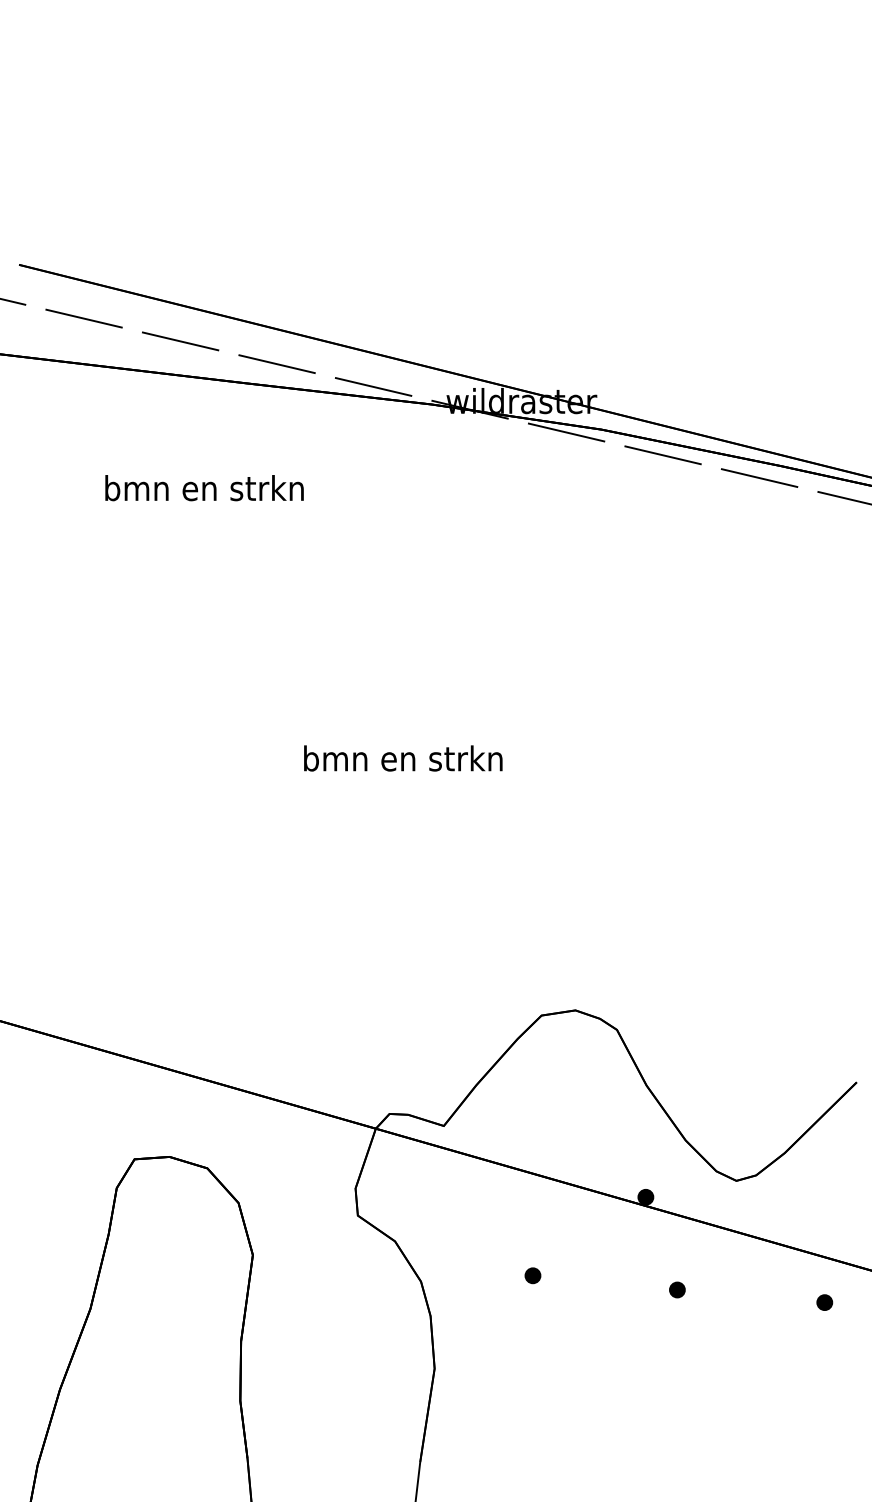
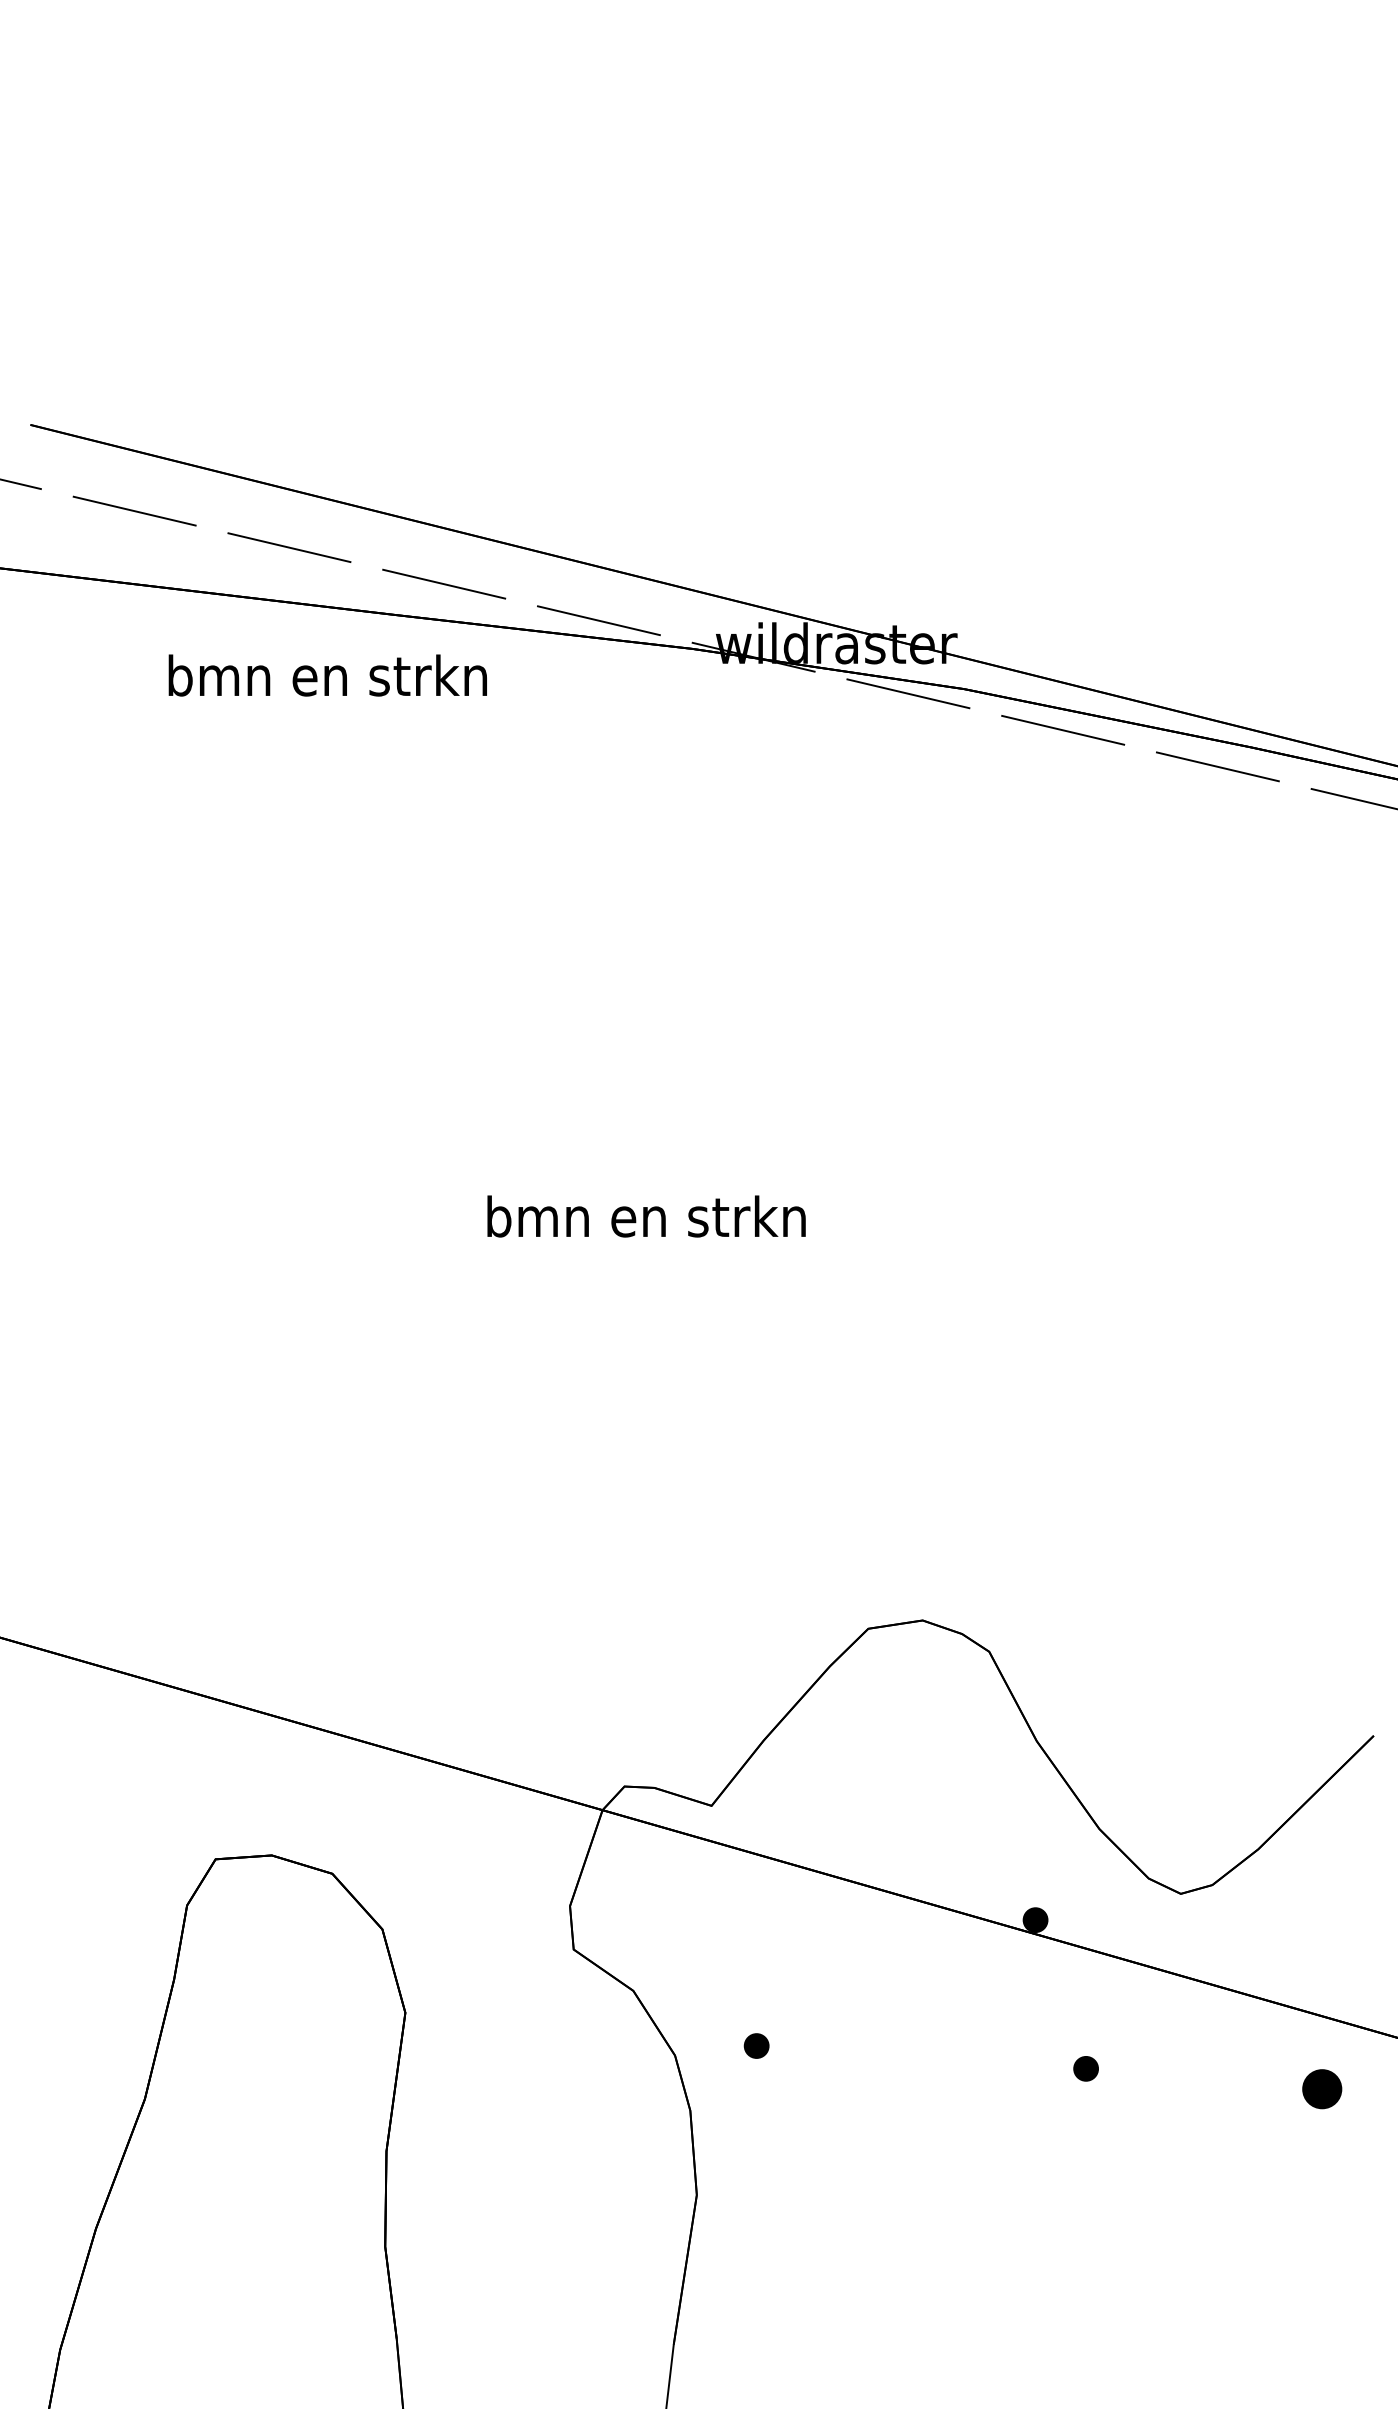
text: (204, 488) -> (327, 676), moved
part: (532, 1275) -> (755, 2045), moved
part: (824, 1302) -> (1321, 2088), size x1.6

